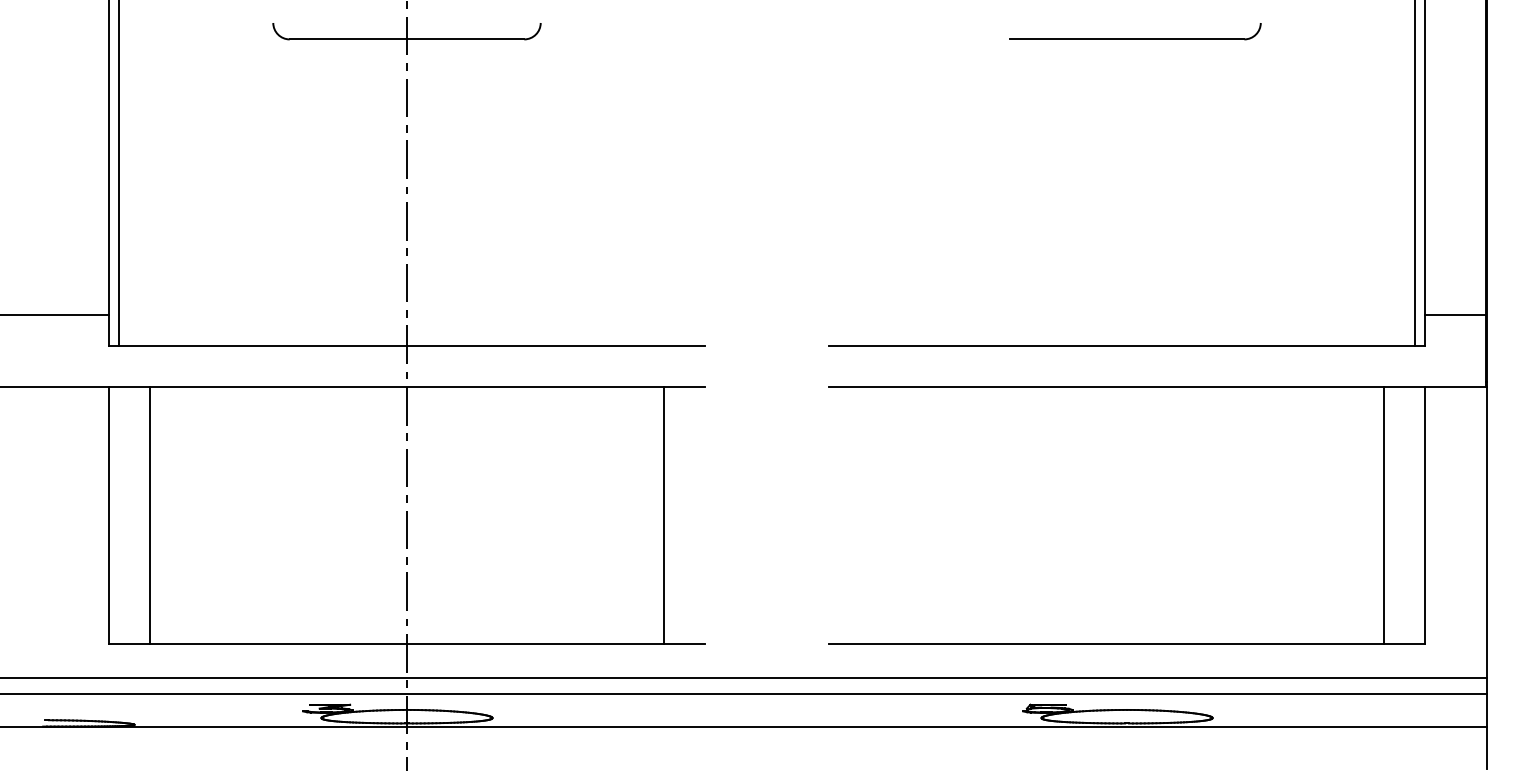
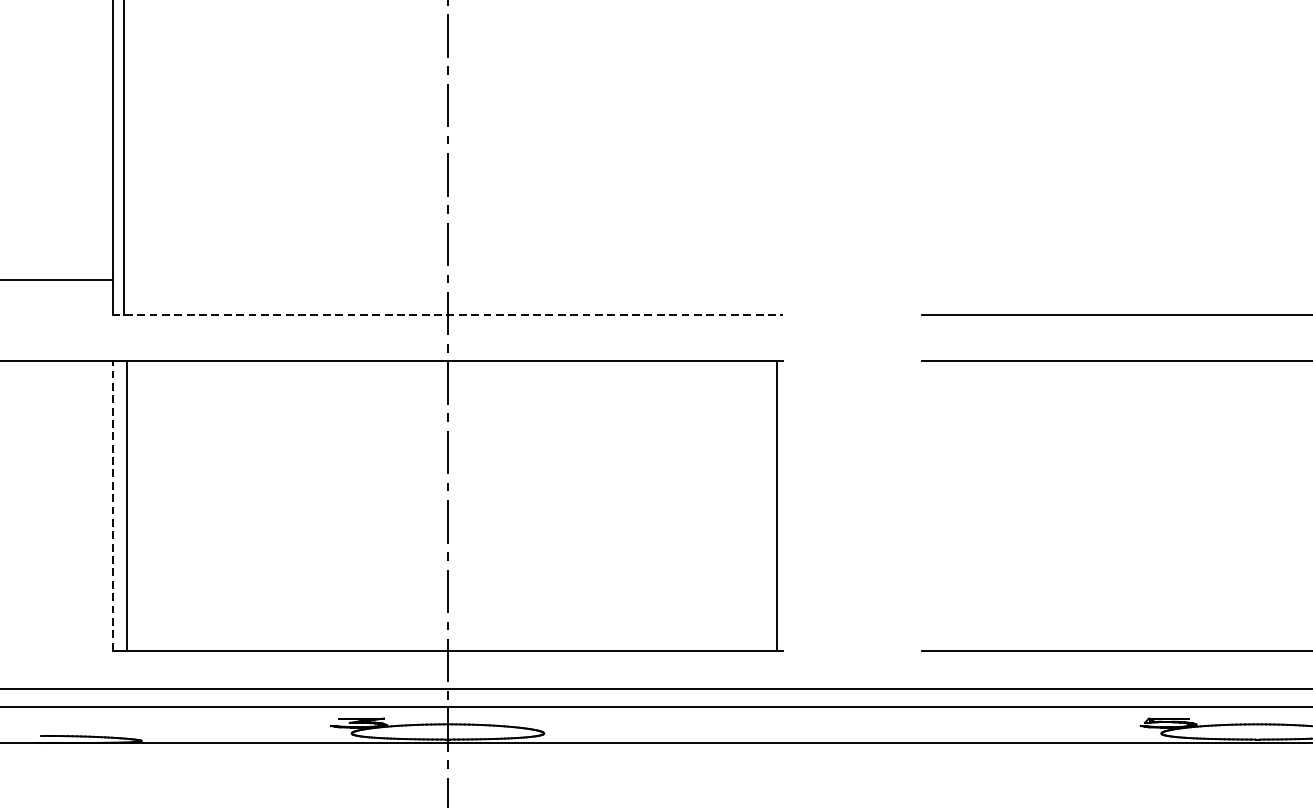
line: (407, 345) -> (448, 314), solid -> dashed
line: (108, 515) -> (112, 505), solid -> dashed
line: (149, 515) -> (126, 505), moved
line: (664, 515) -> (776, 505), moved

